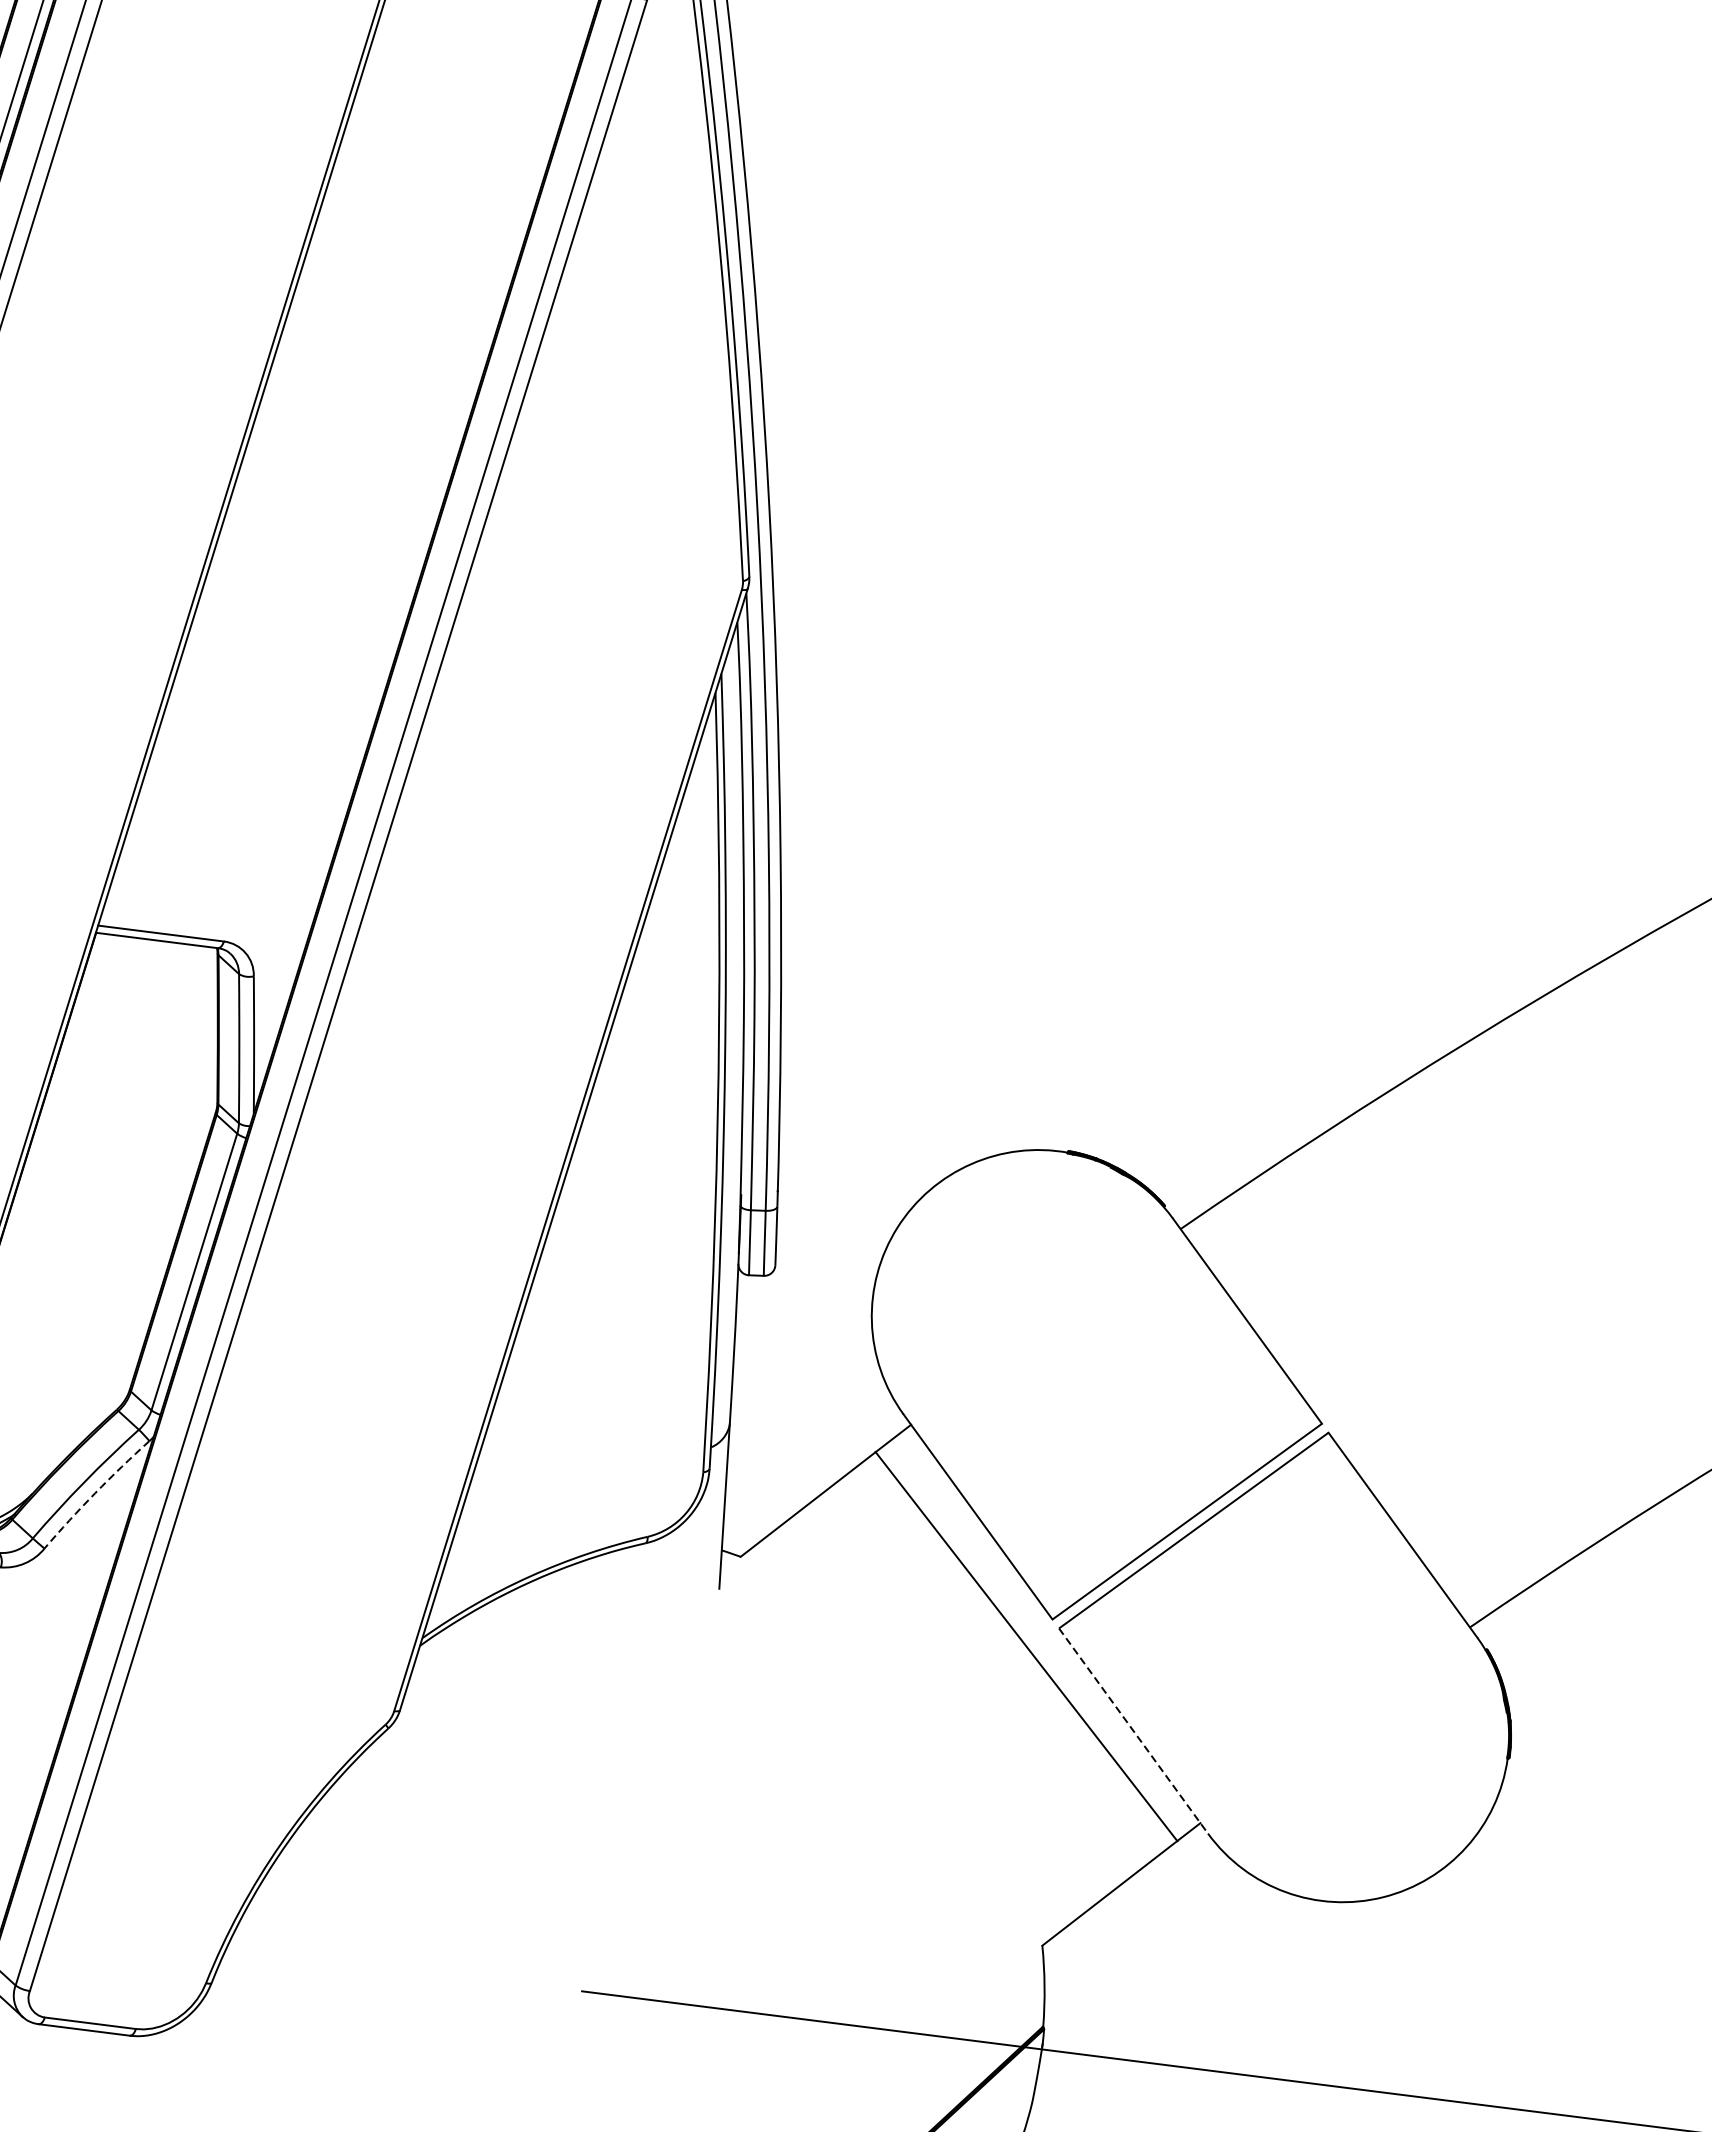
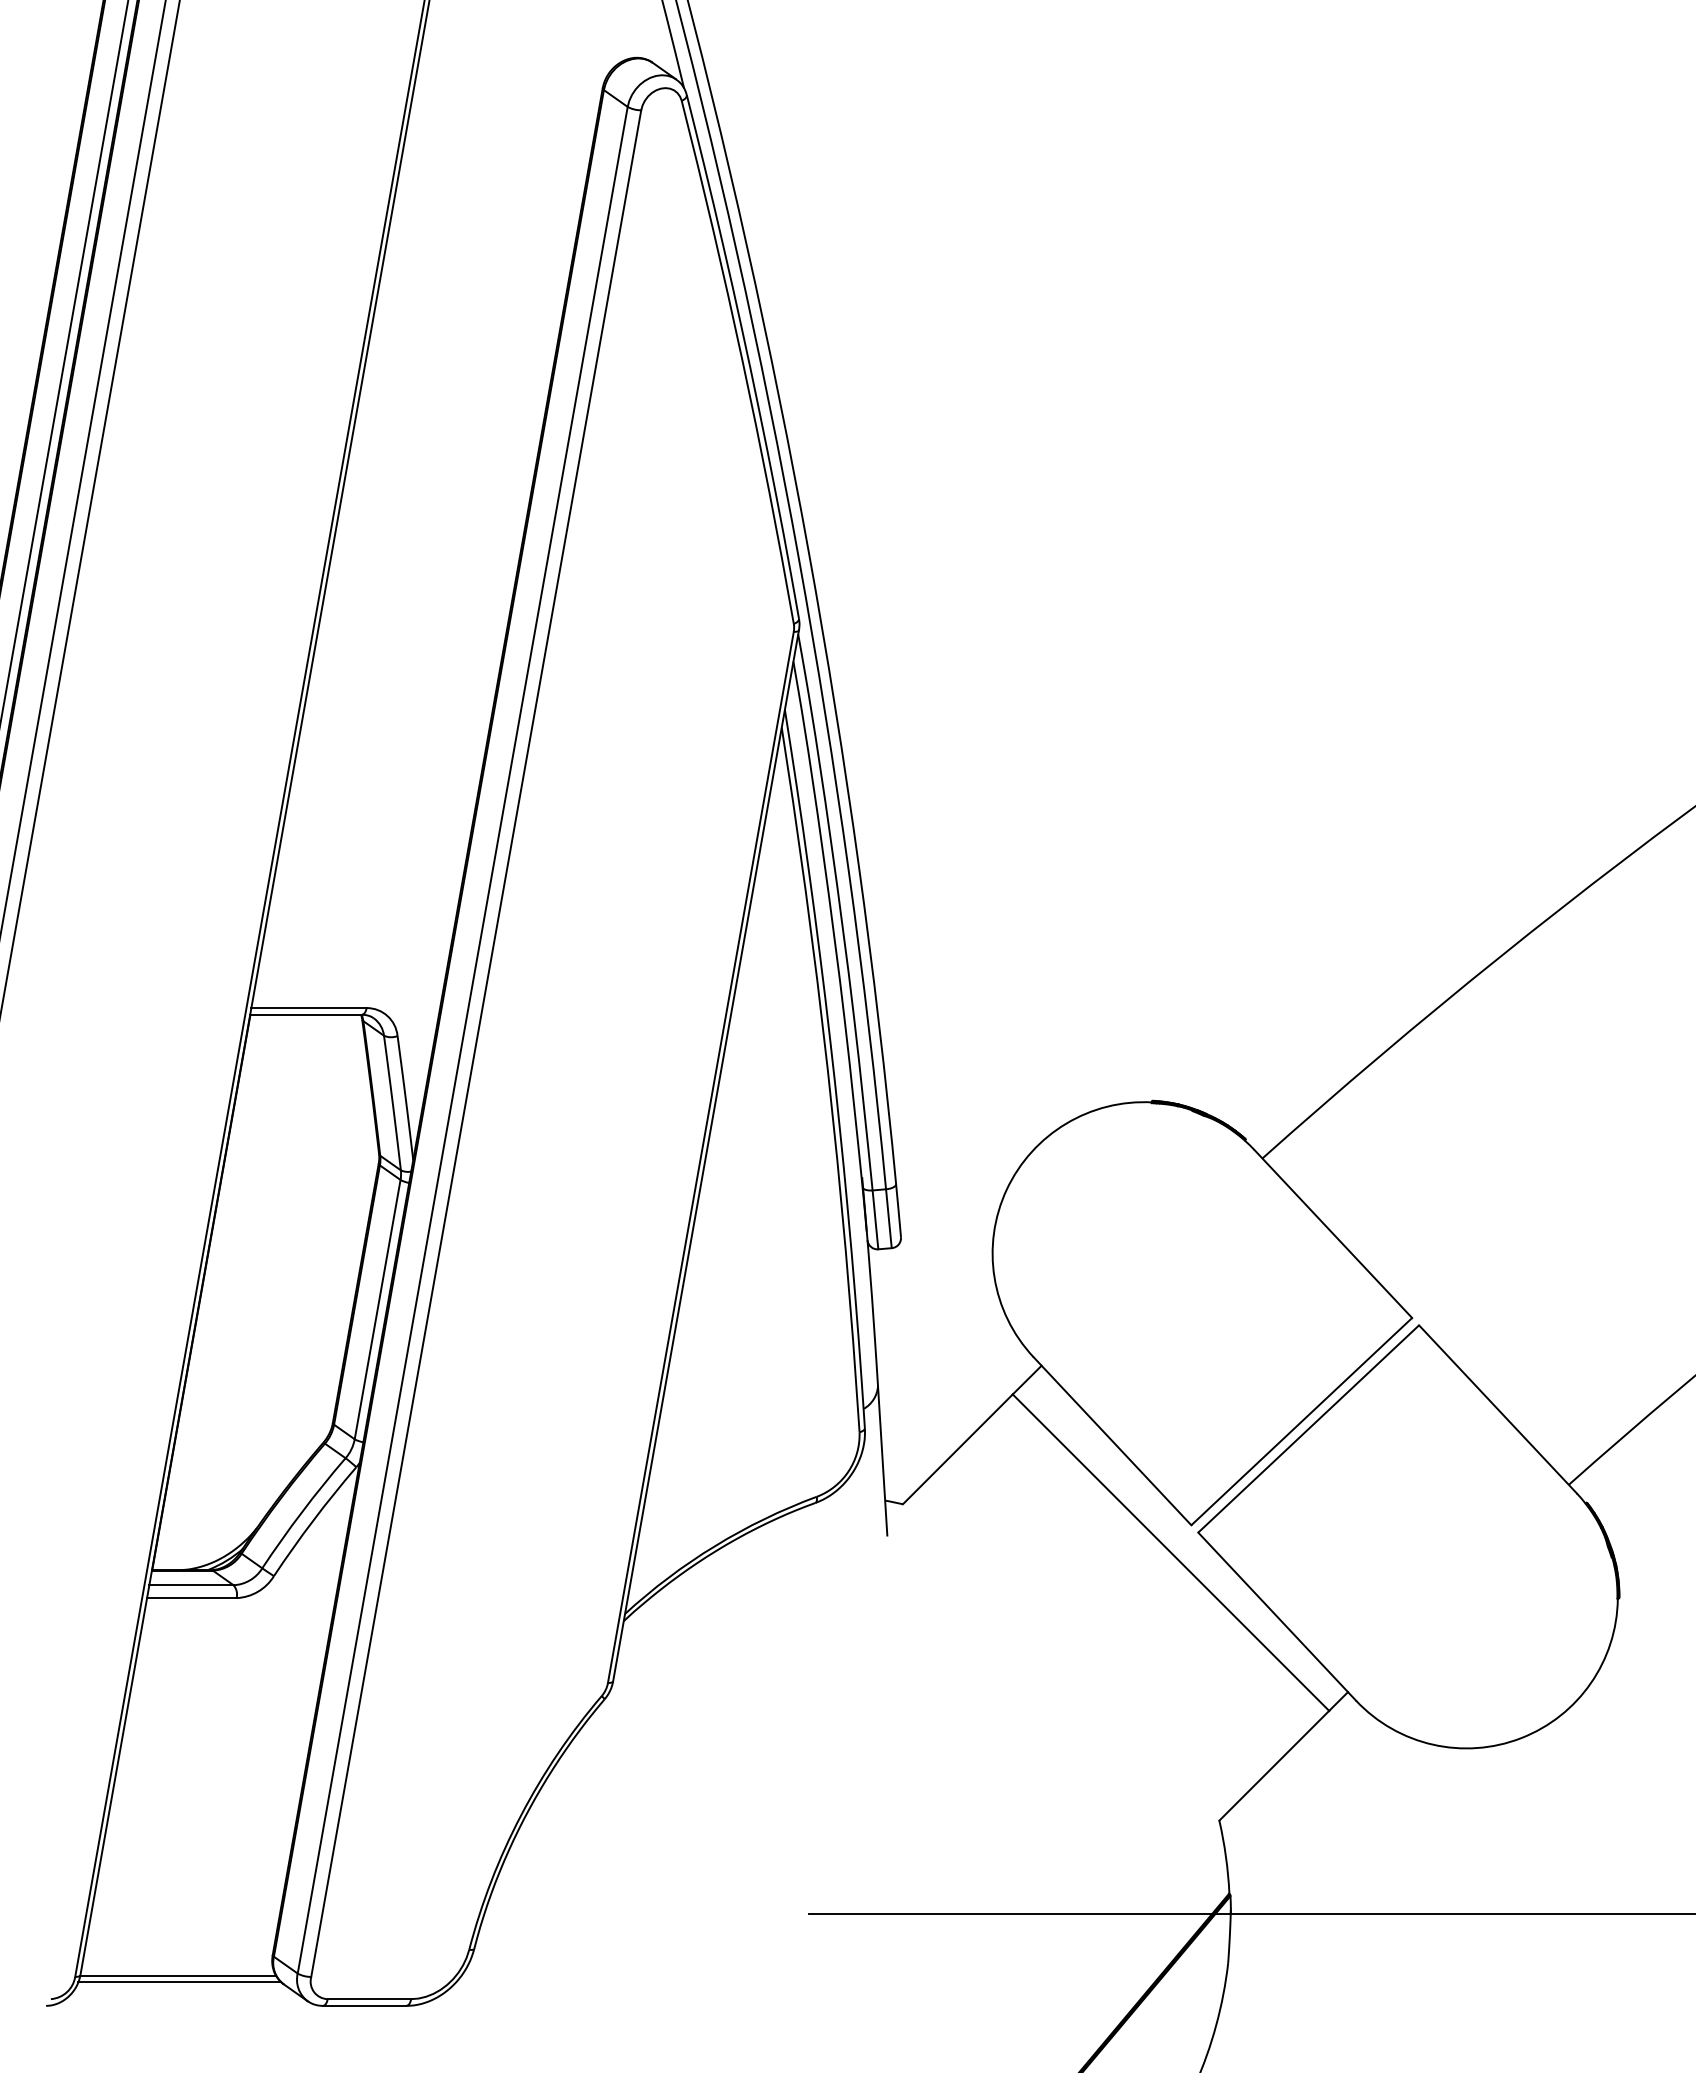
arc: (95, 1493) -> (313, 1520), dashed -> solid
line: (1133, 1732) -> (1277, 1617), dashed -> solid

